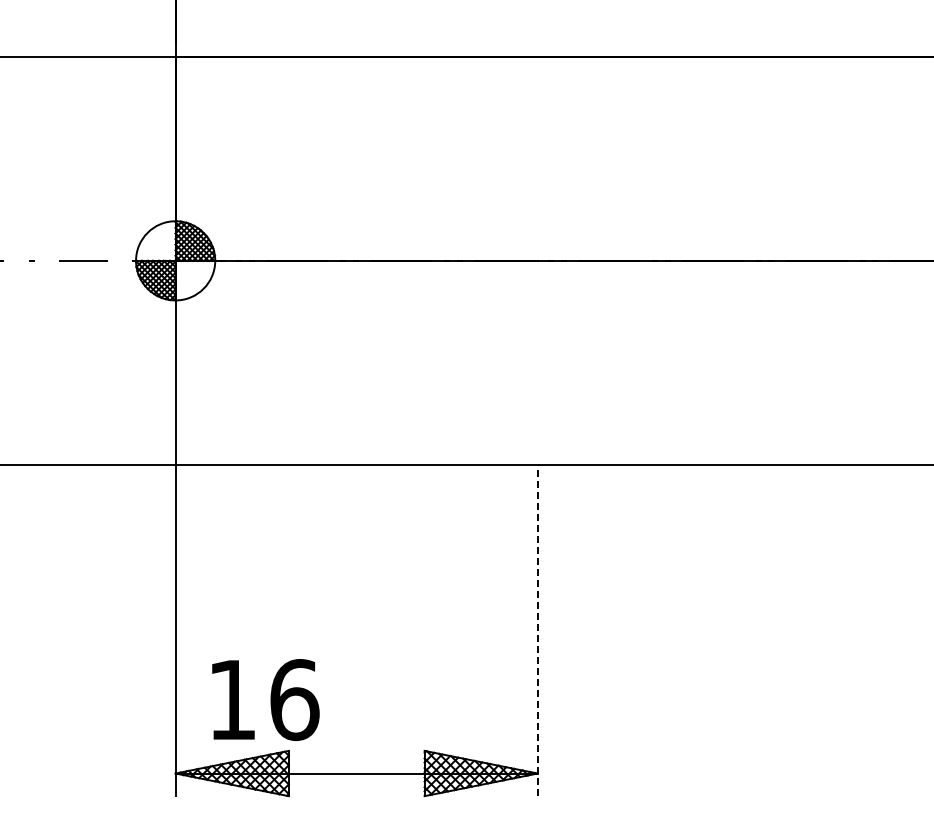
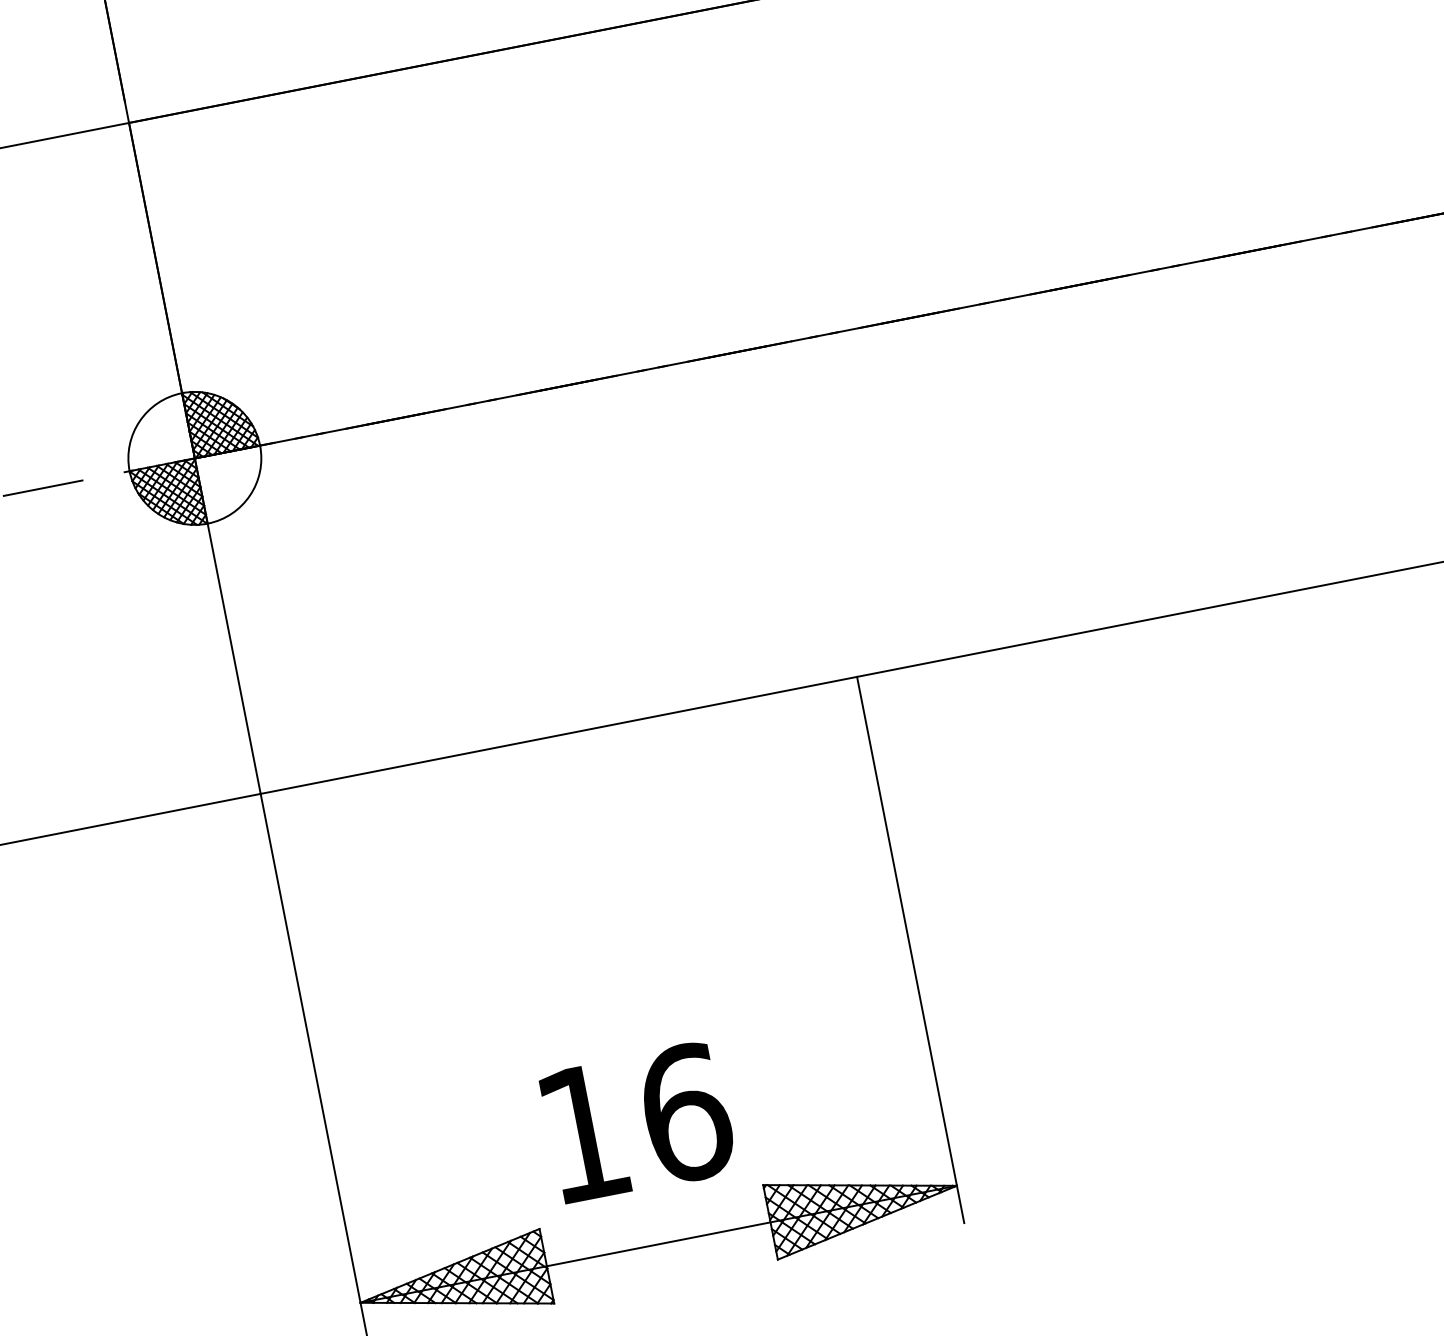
line: (537, 630) -> (910, 950), dashed -> solid
text: (265, 699) -> (637, 1121), moved

